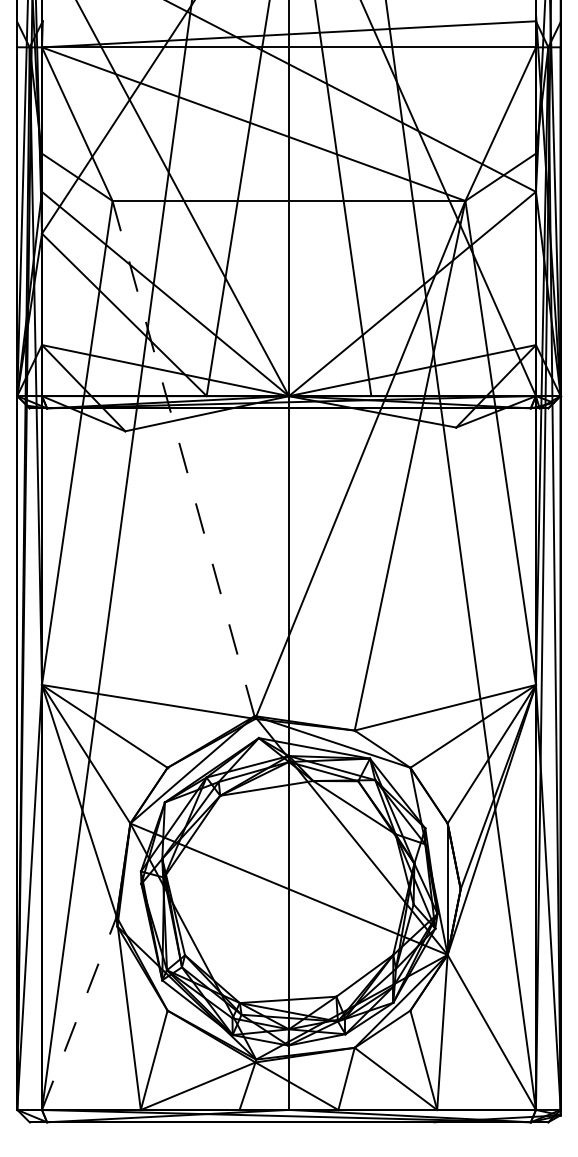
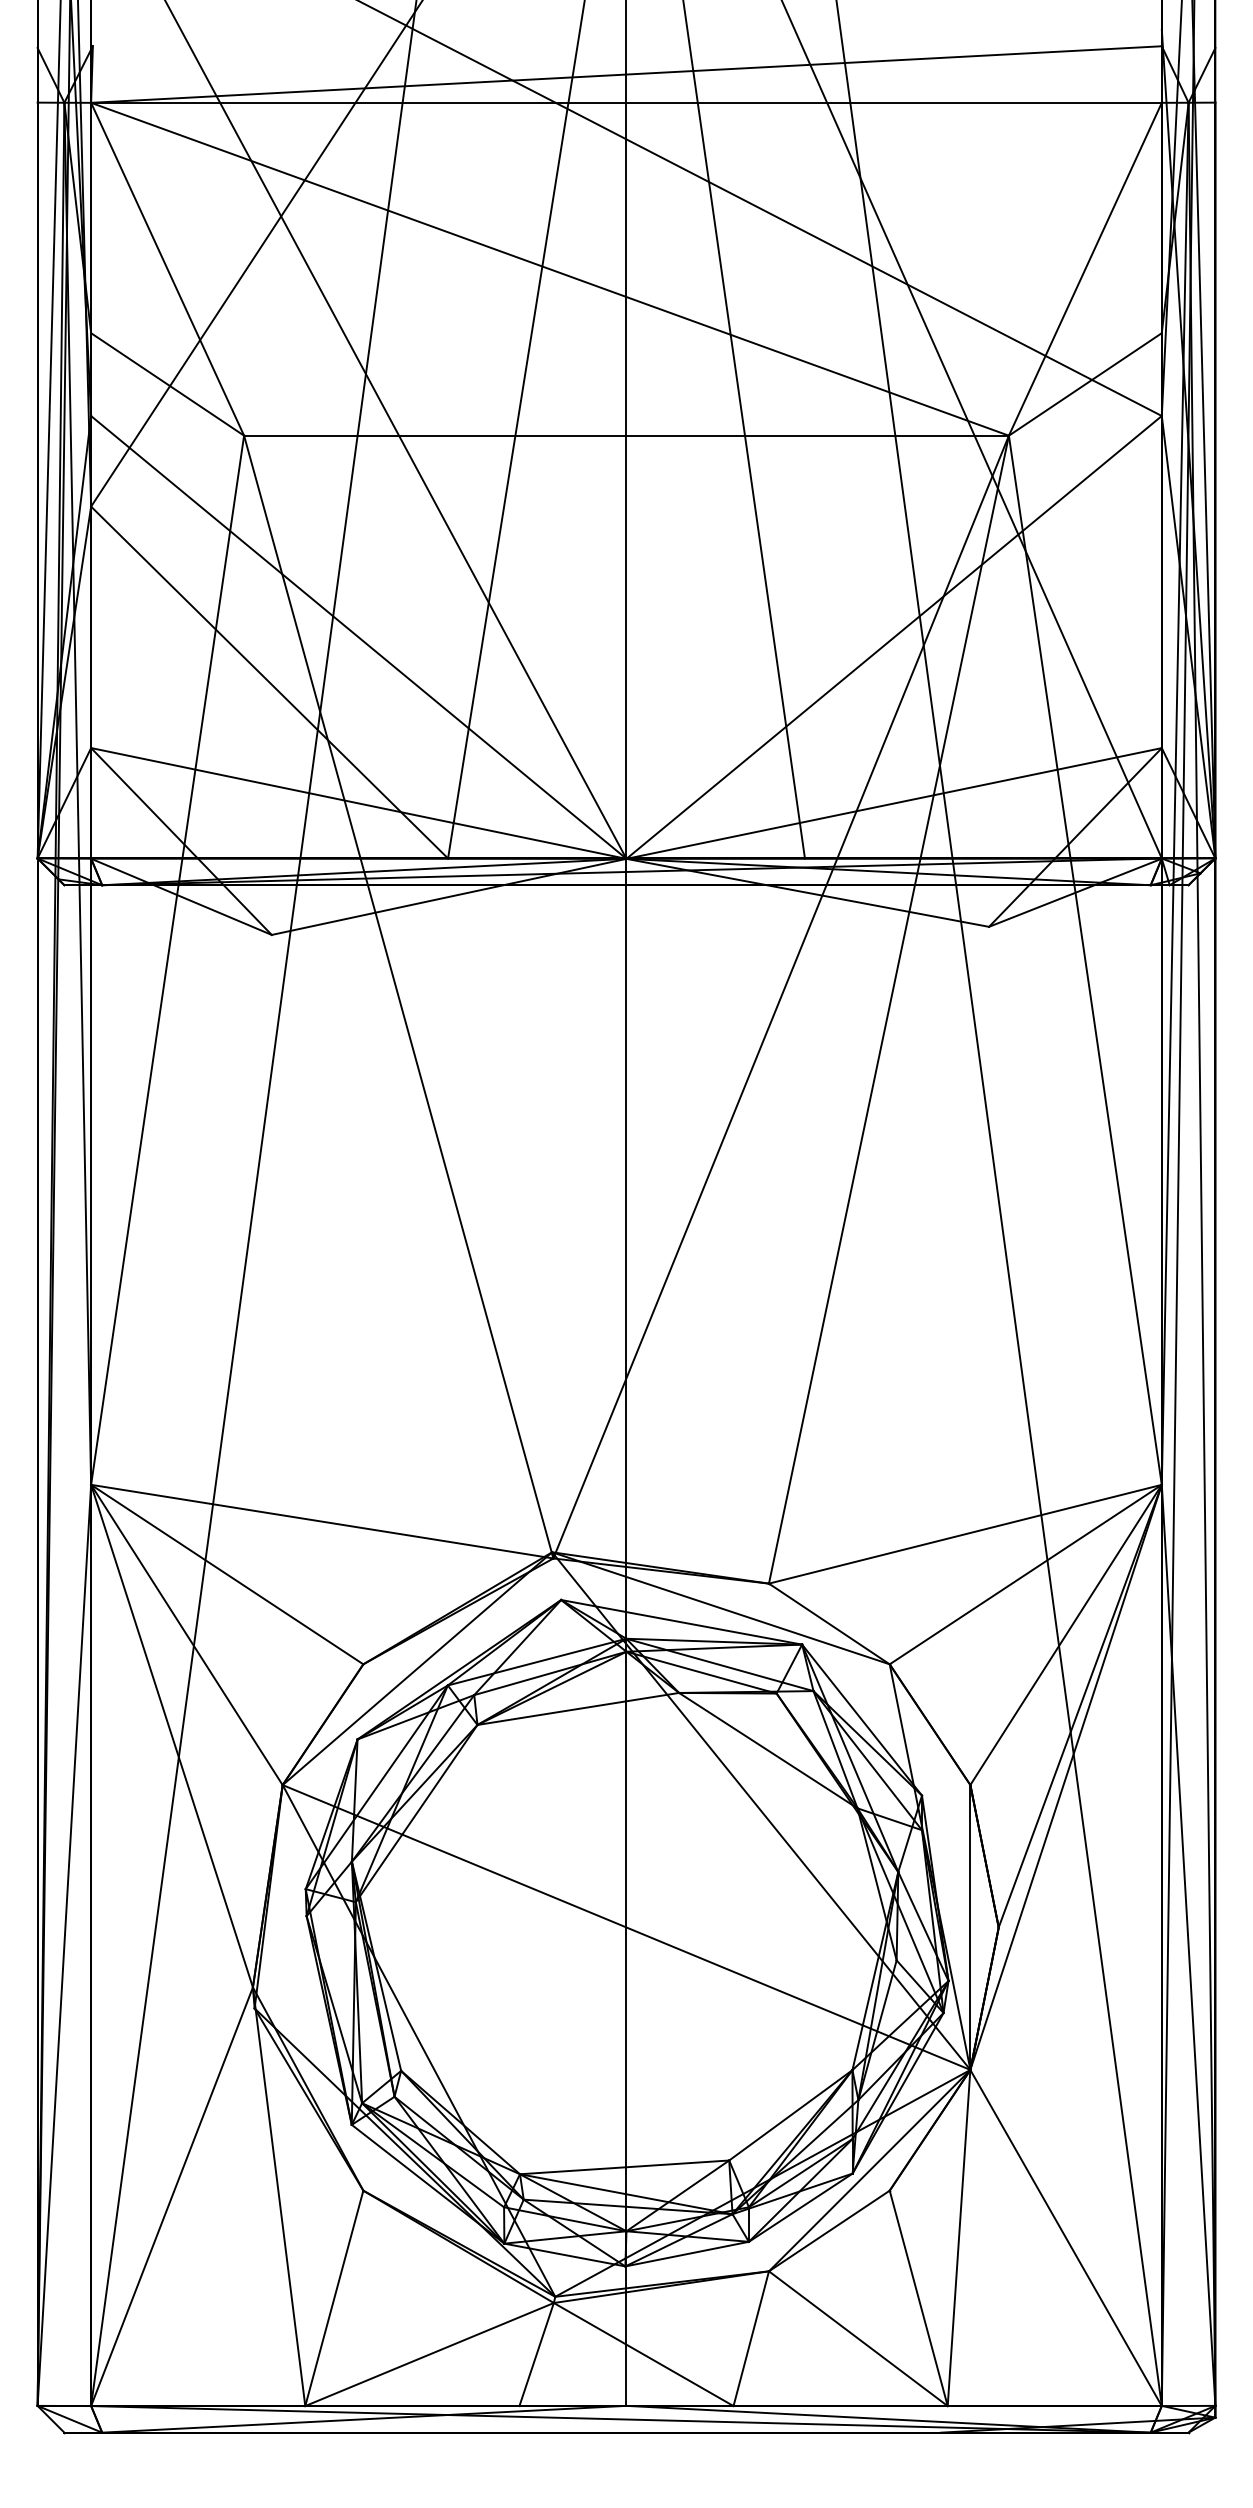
line: (183, 459) -> (397, 996), dashed -> solid
line: (79, 1013) -> (172, 2196), dashed -> solid

